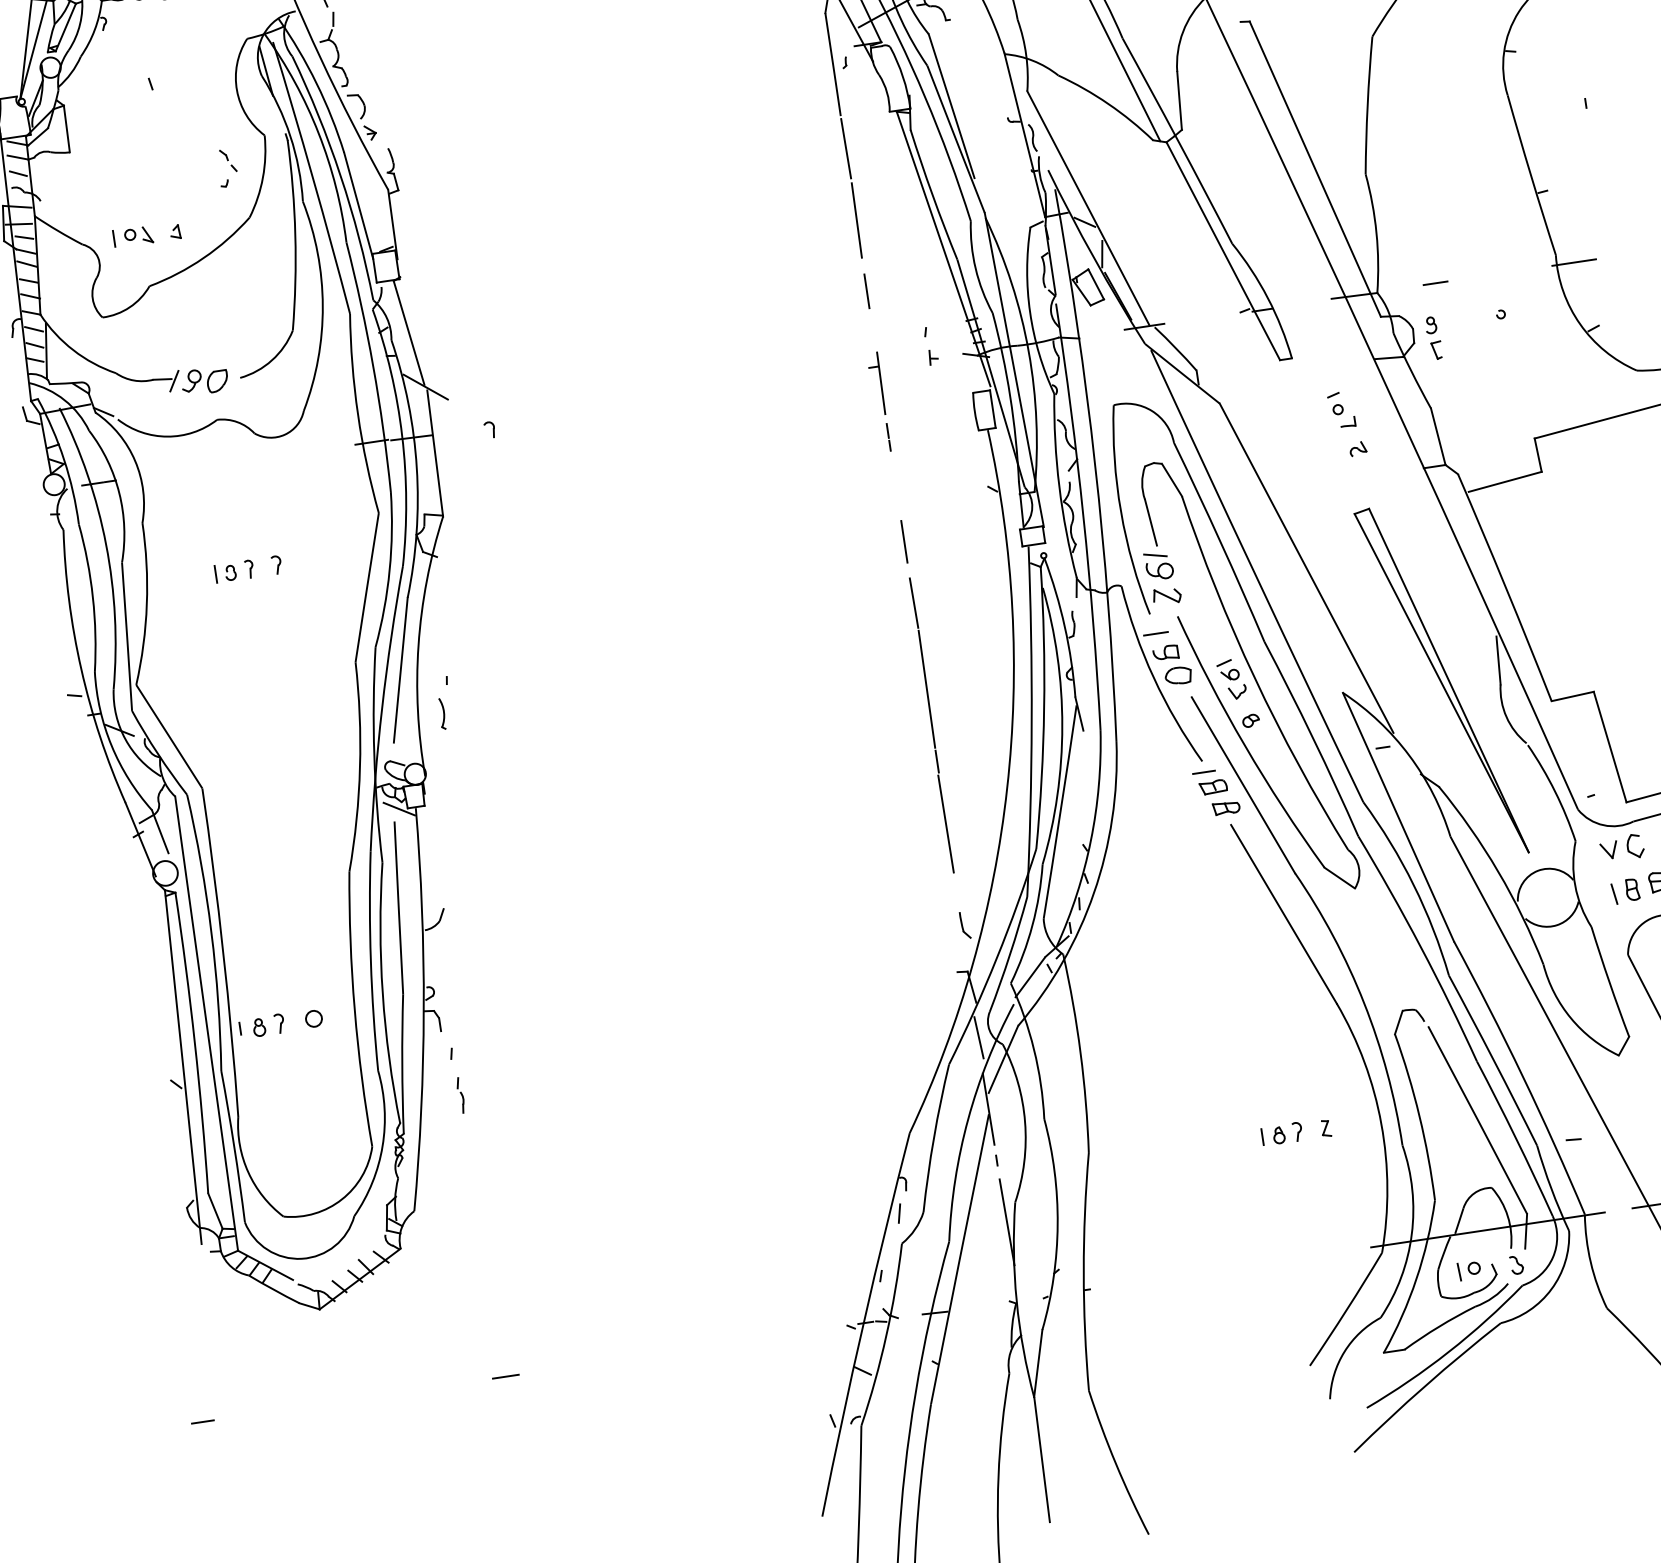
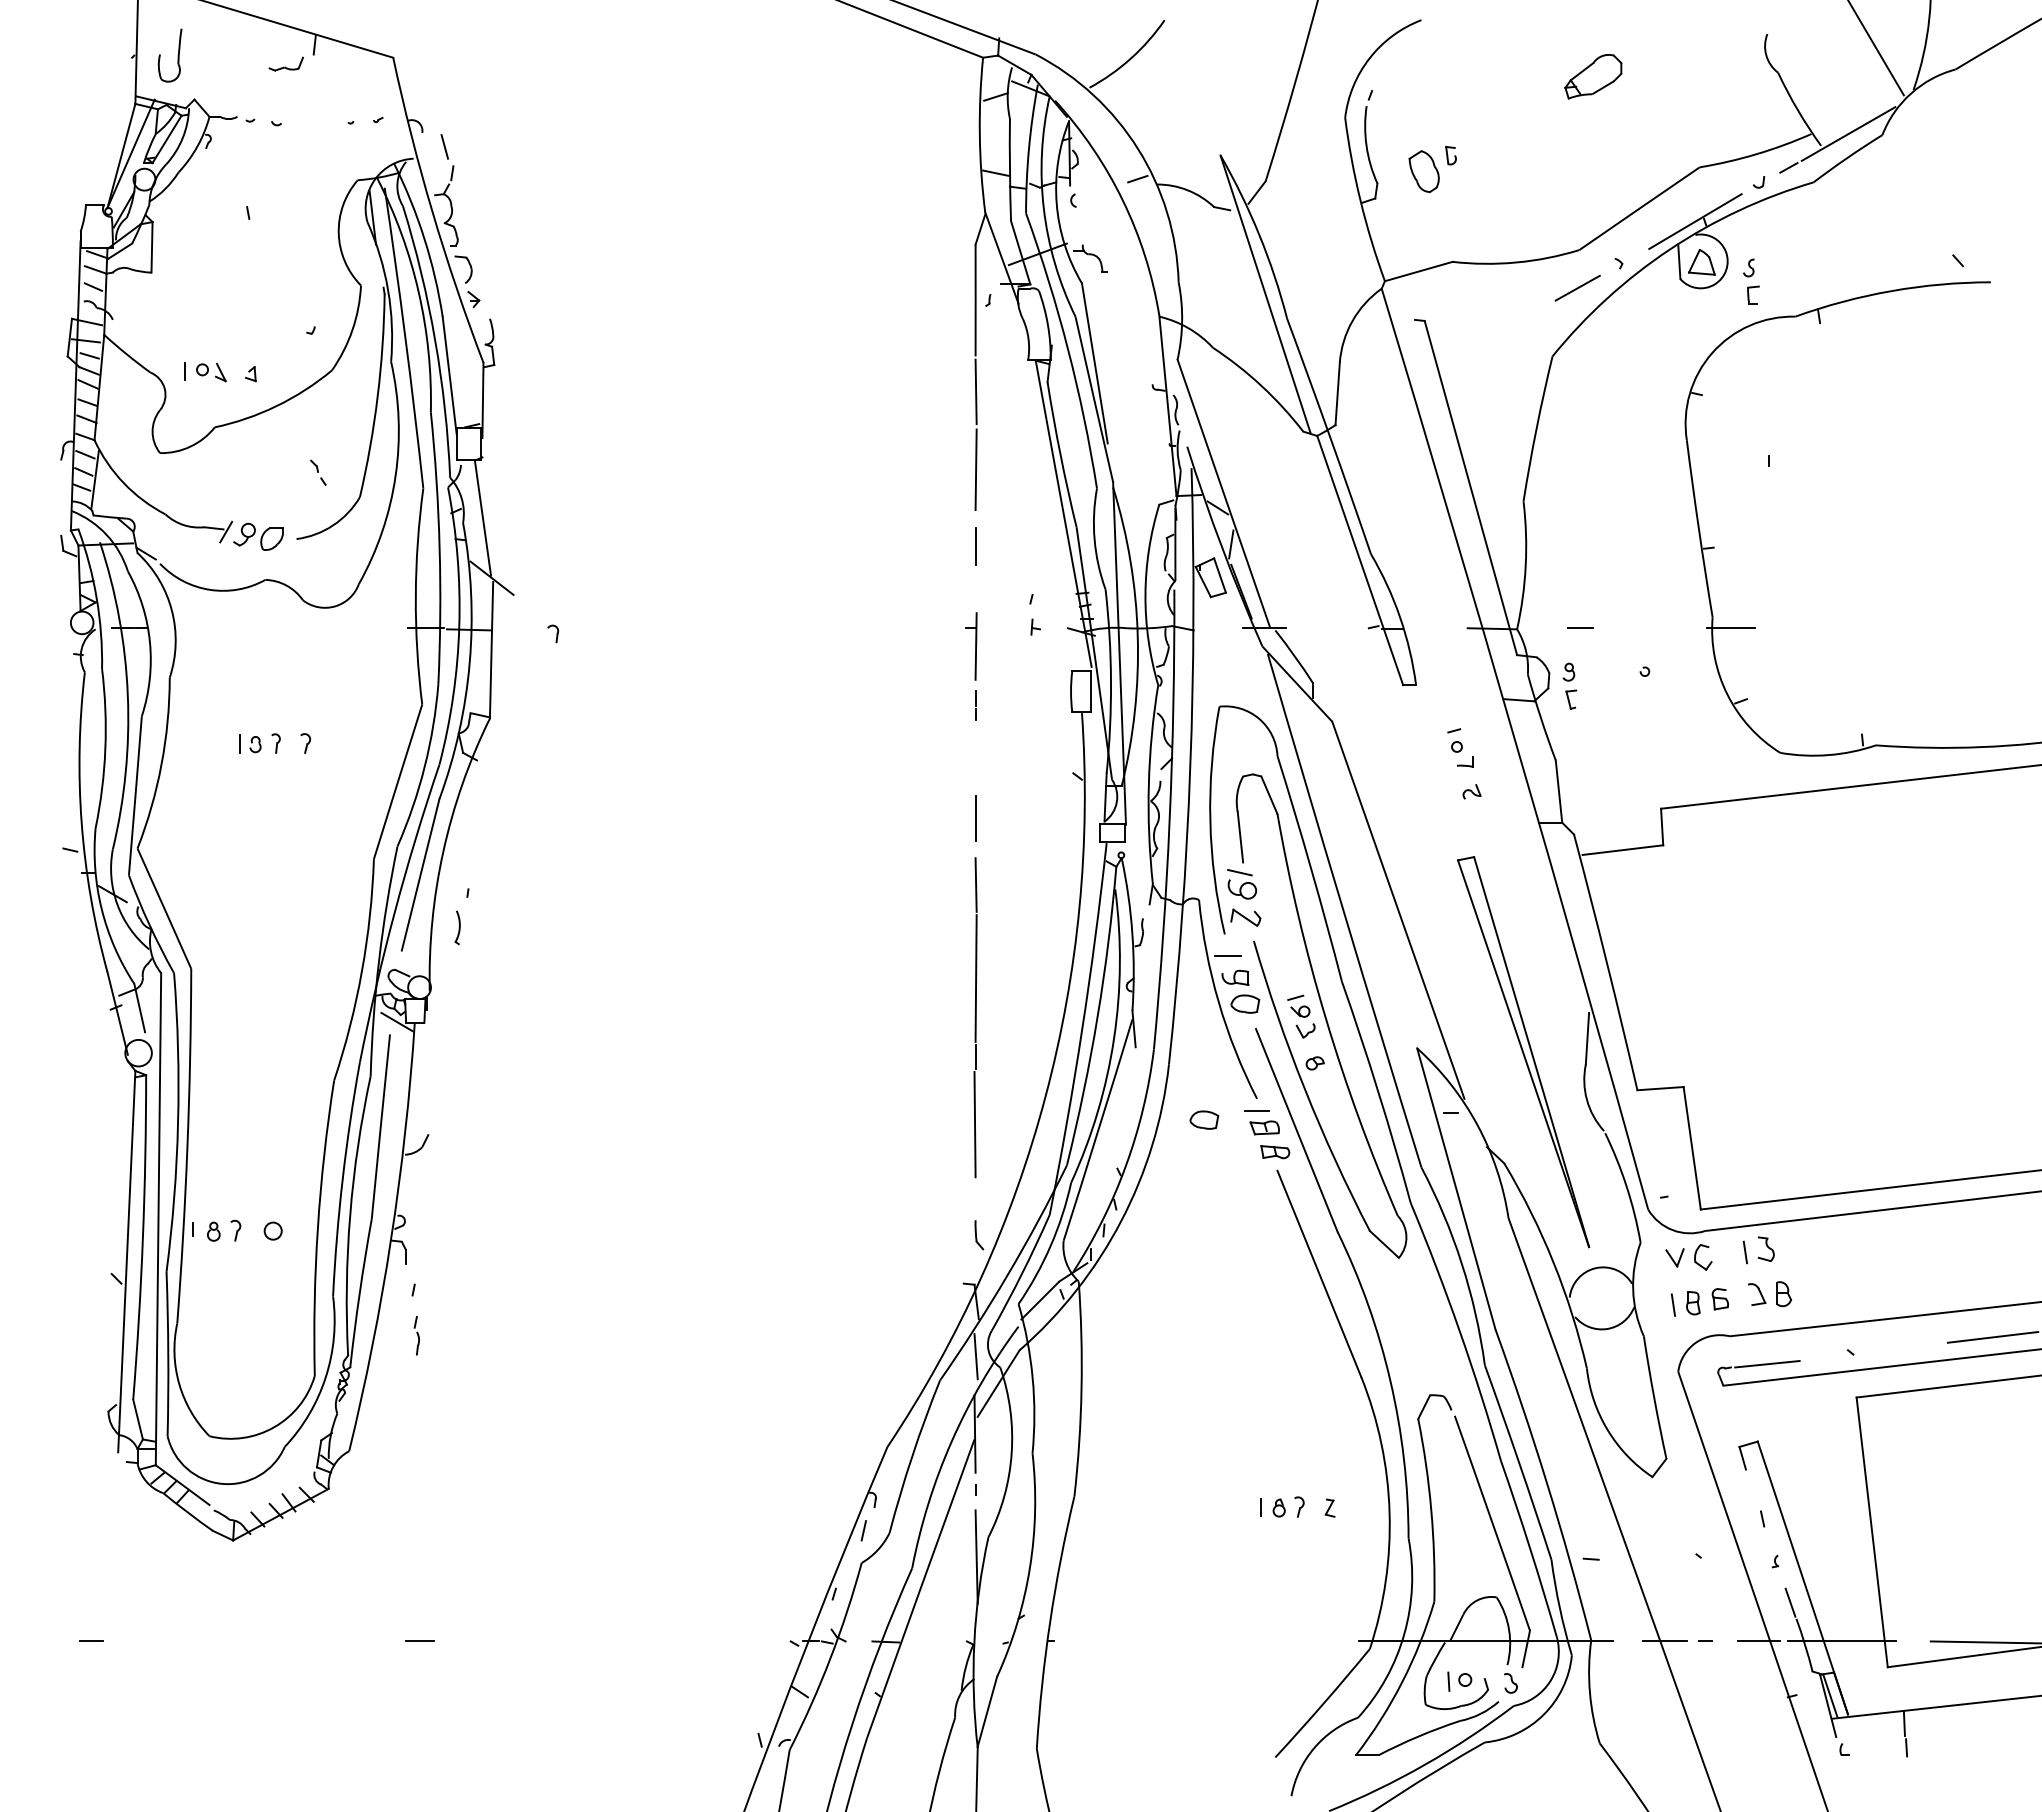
part: (228, 160) -> (318, 472), moved
part: (1156, 787) -> (1204, 1119), added

